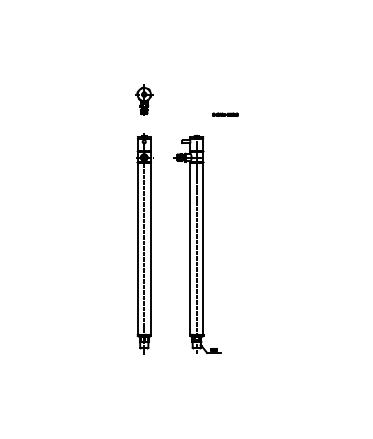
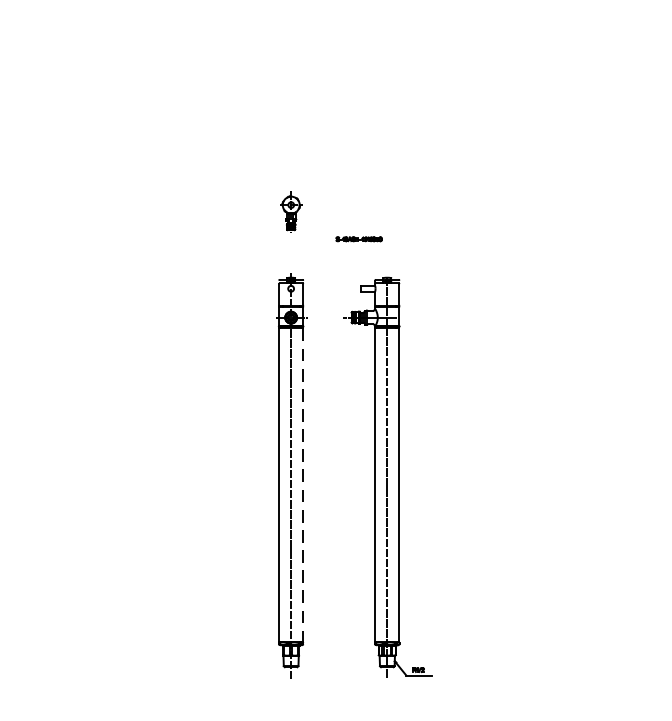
part: (144, 99) -> (291, 211), size x0.7
line: (225, 114) -> (359, 238), moved
line: (150, 249) -> (302, 485), solid -> dashed

